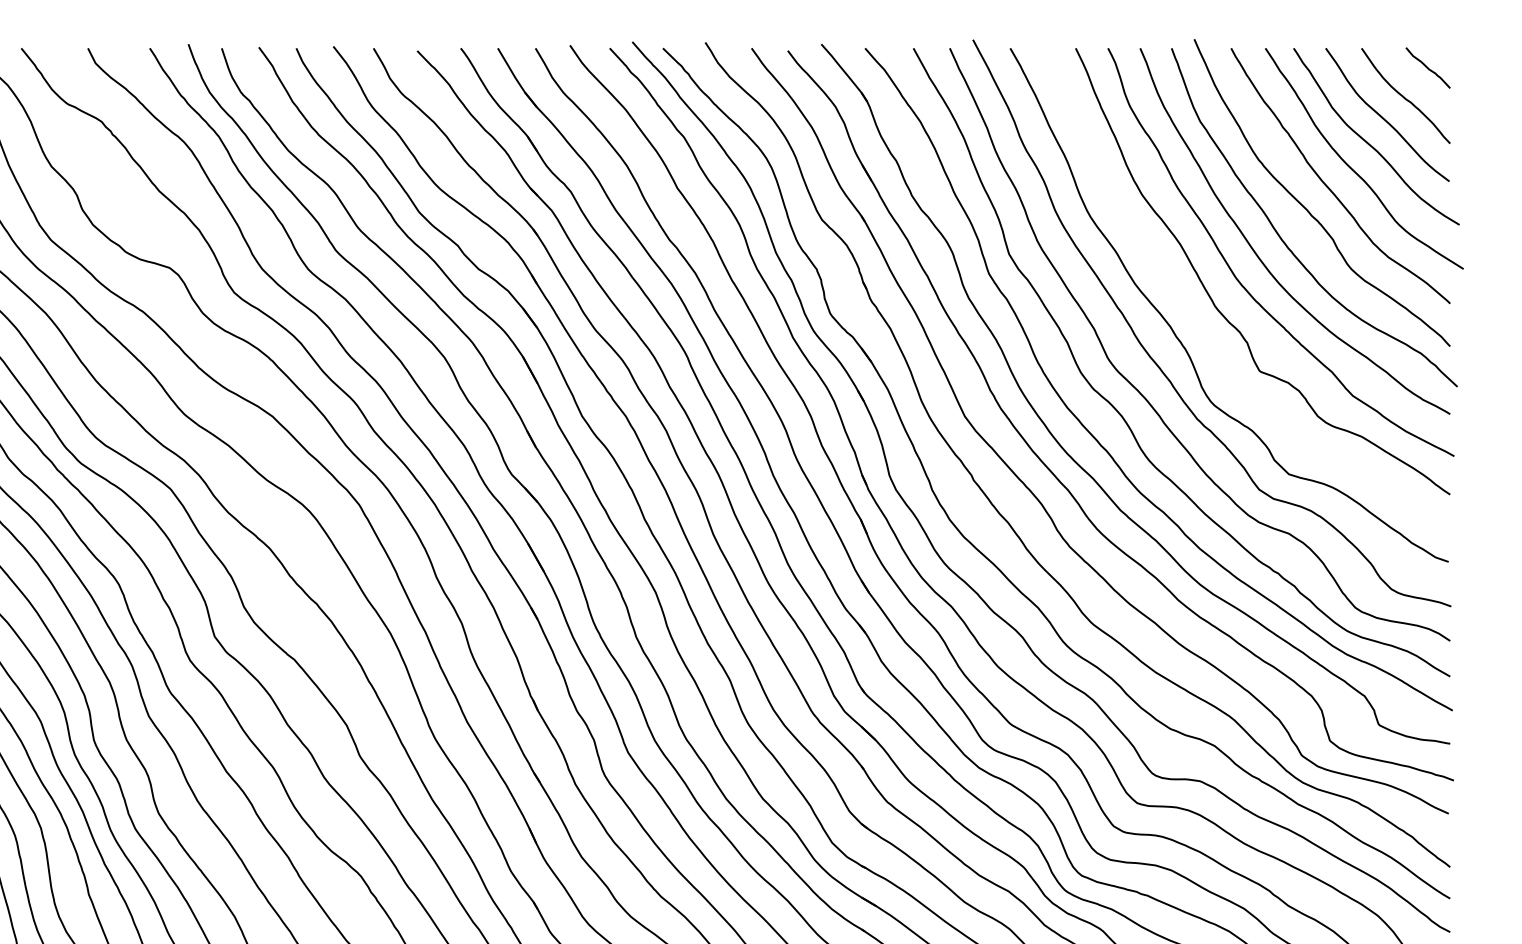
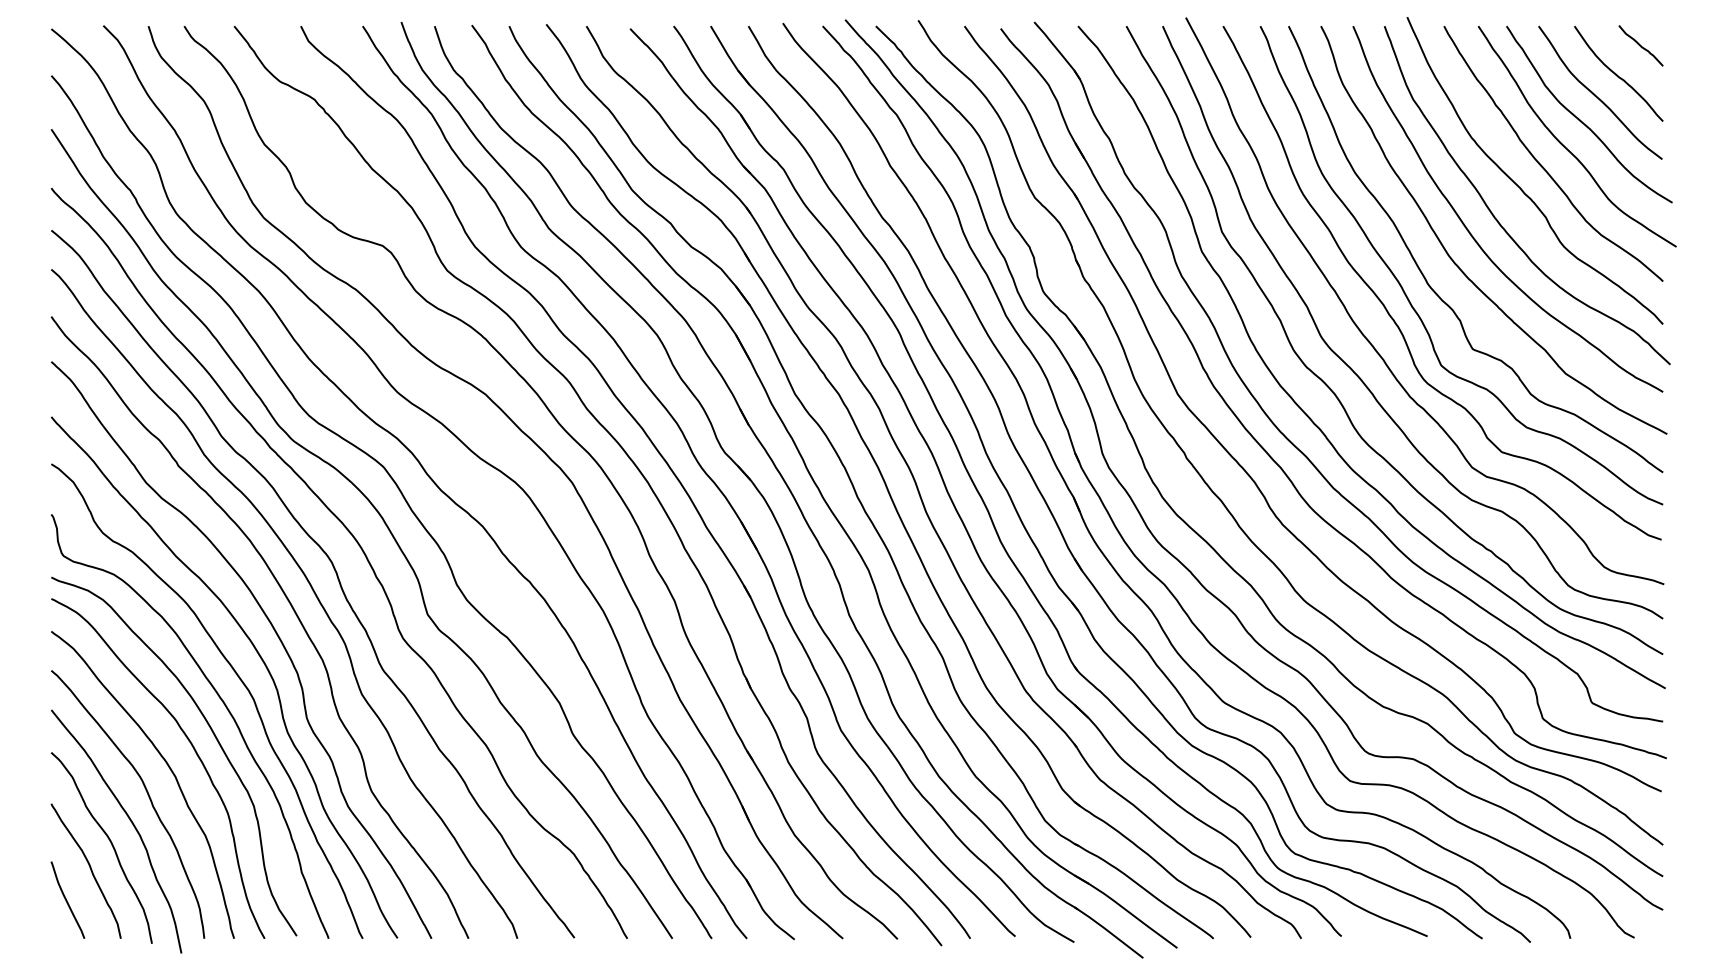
curve: (1195, 319) -> (1408, 297), added

